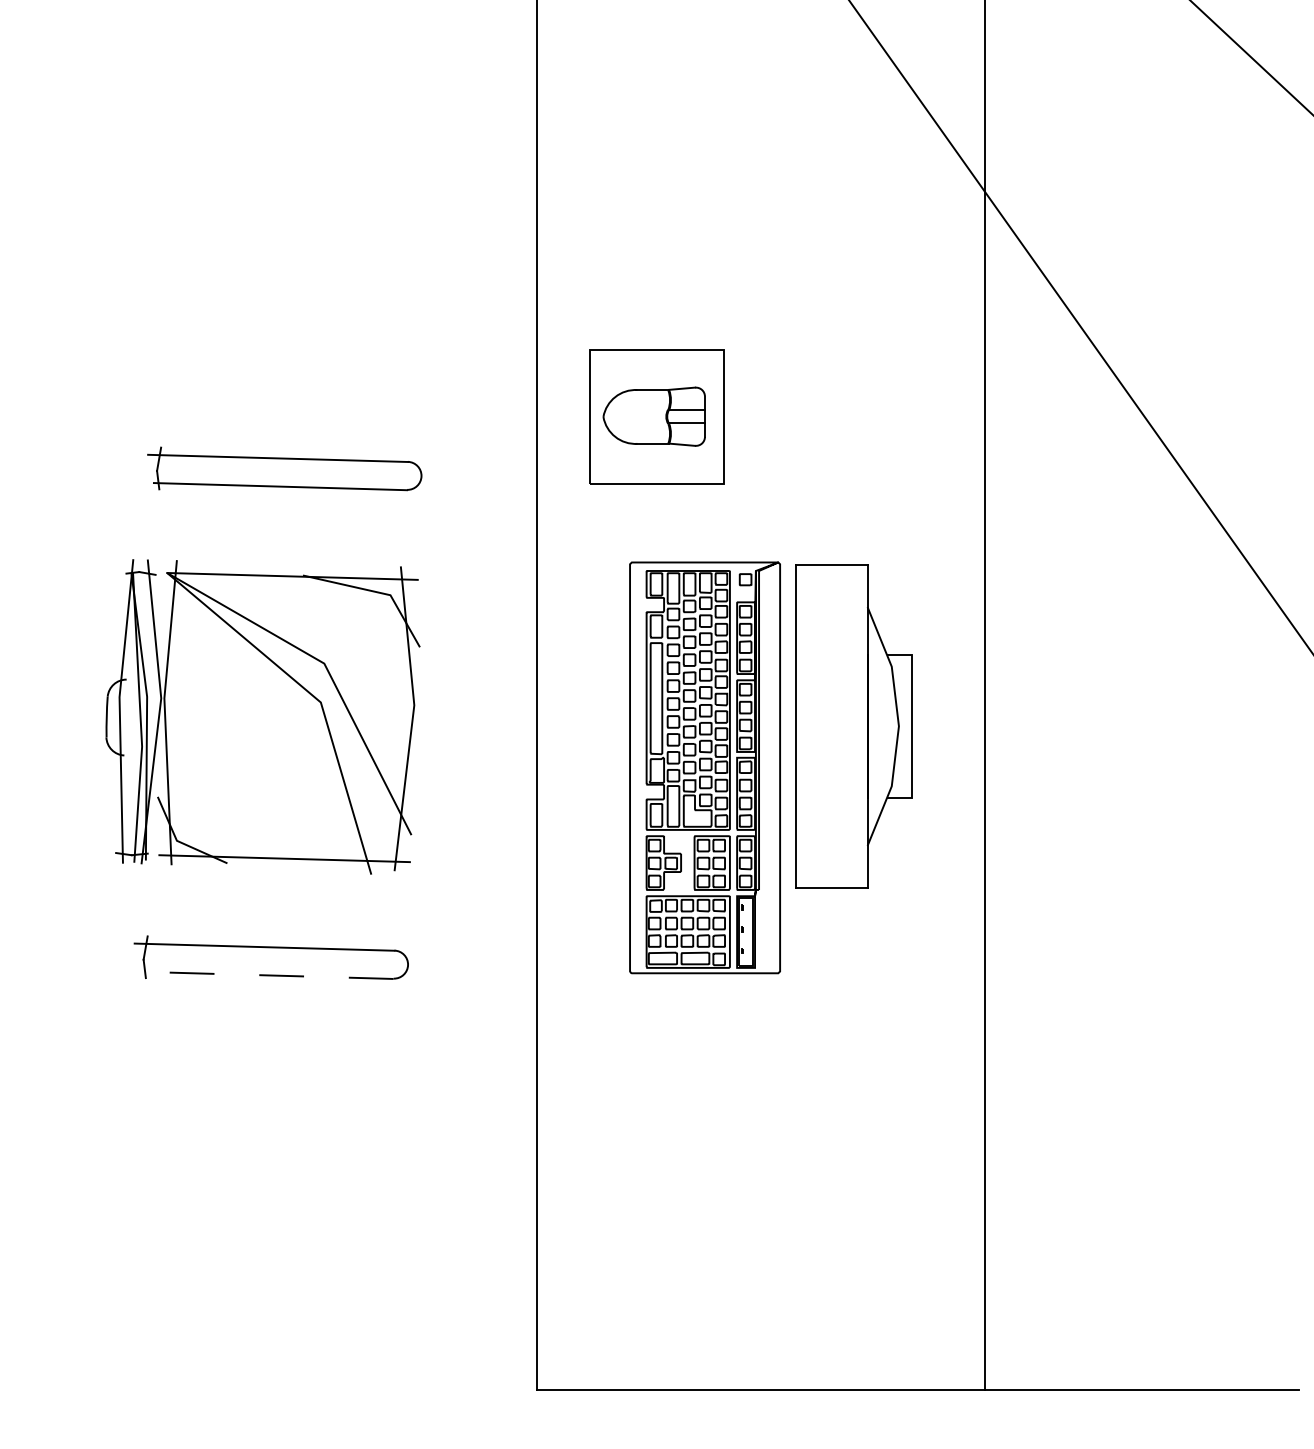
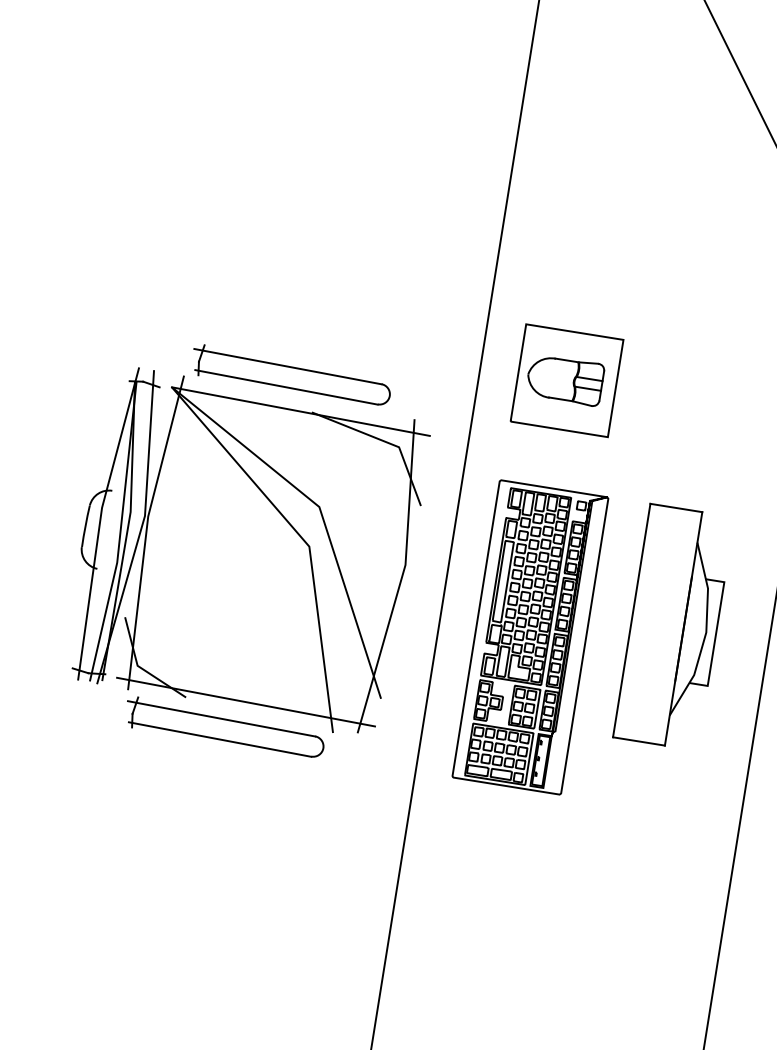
part: (262, 716) -> (246, 551), size x1.43
part: (704, 767) -> (530, 637), moved
line: (267, 975) -> (220, 739), dashed -> solid

